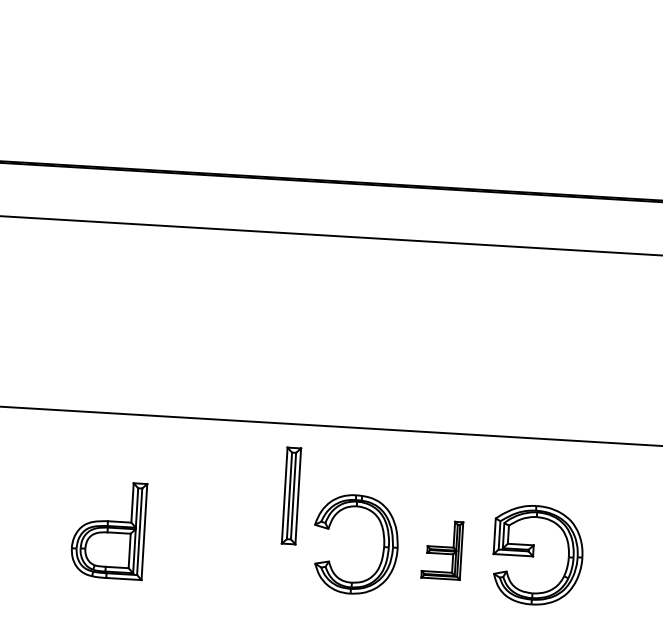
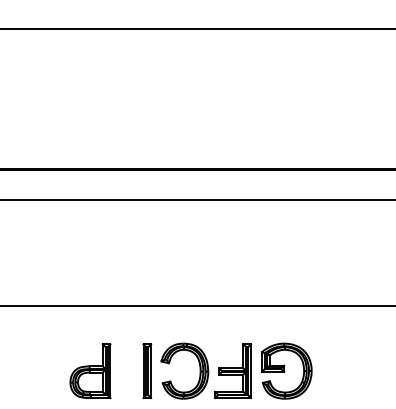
part: (291, 496) -> (147, 371), moved
part: (108, 530) -> (90, 371), moved
part: (442, 550) -> (233, 371), size x1.67

